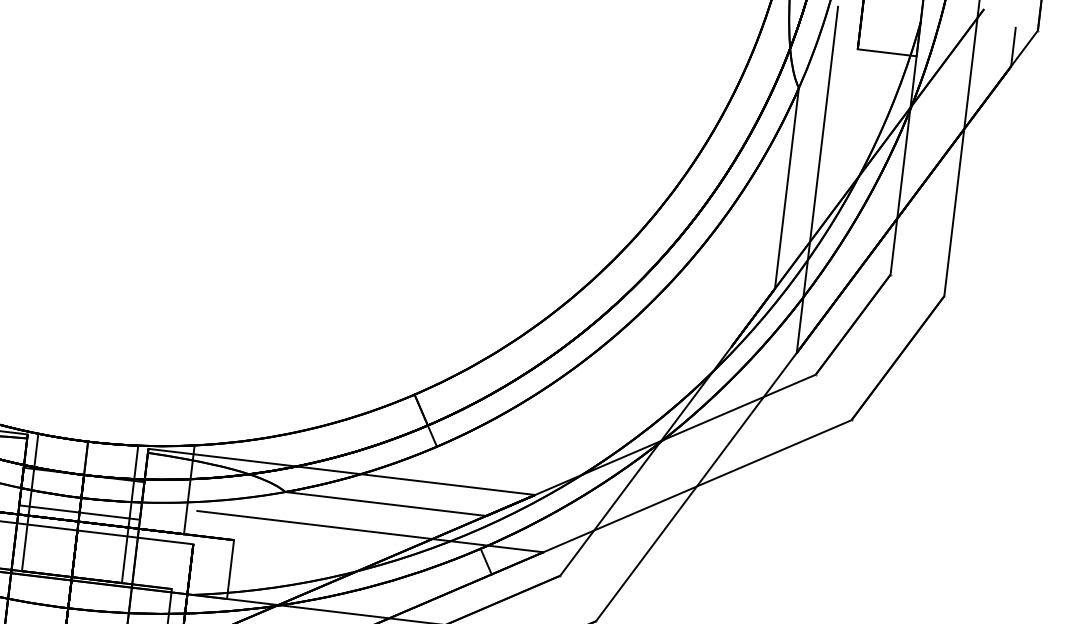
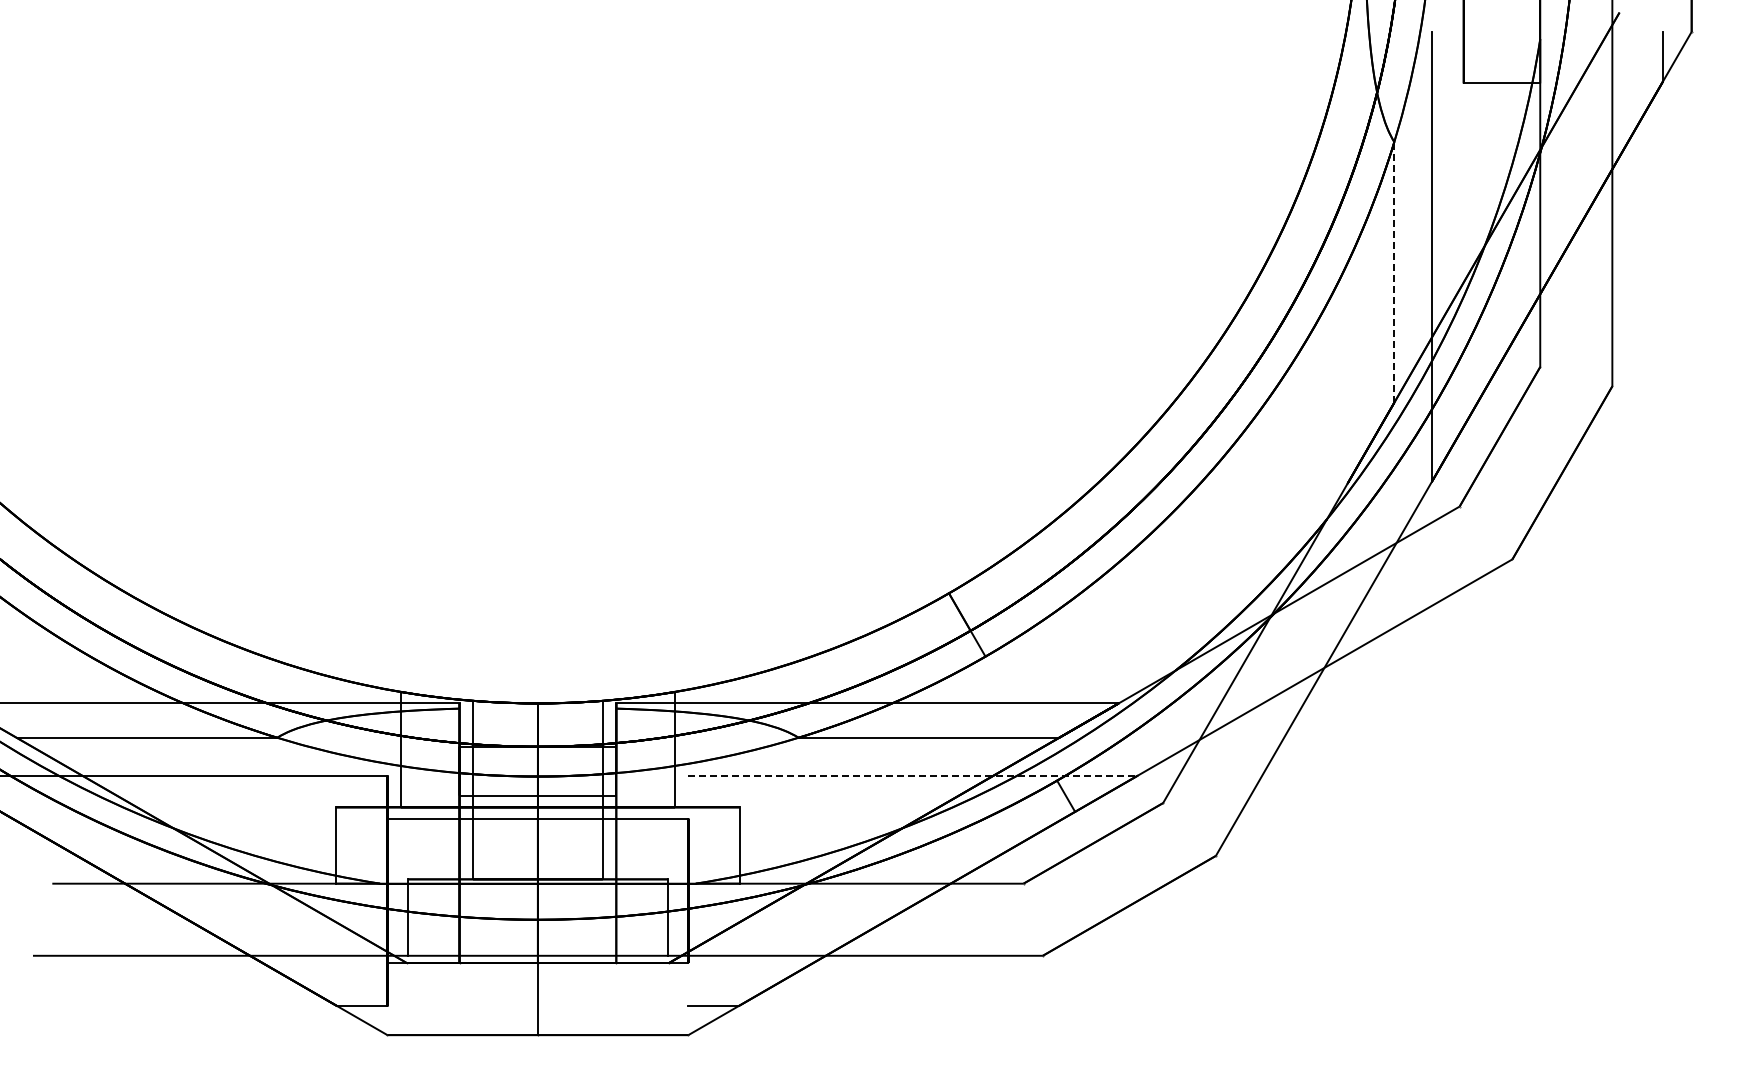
line: (787, 187) -> (1394, 271), solid -> dashed
line: (370, 531) -> (913, 775), solid -> dashed

